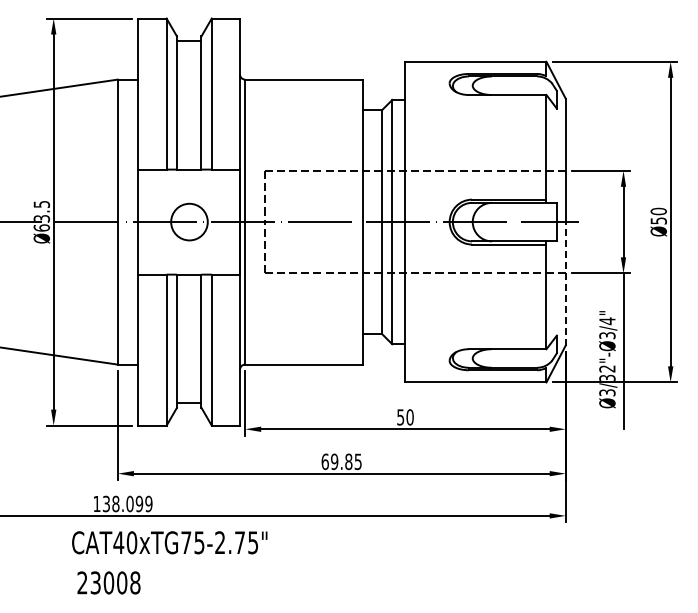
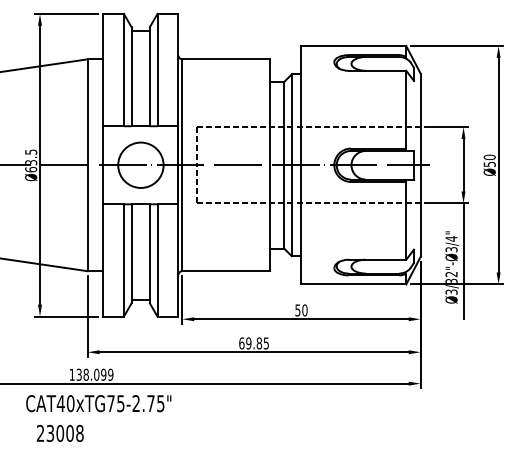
circle: (189, 221) -> (140, 164), size x1.67
line: (565, 283) -> (420, 210), dashed -> solid
text: (169, 542) -> (98, 403), moved
text: (108, 582) -> (59, 433), moved

